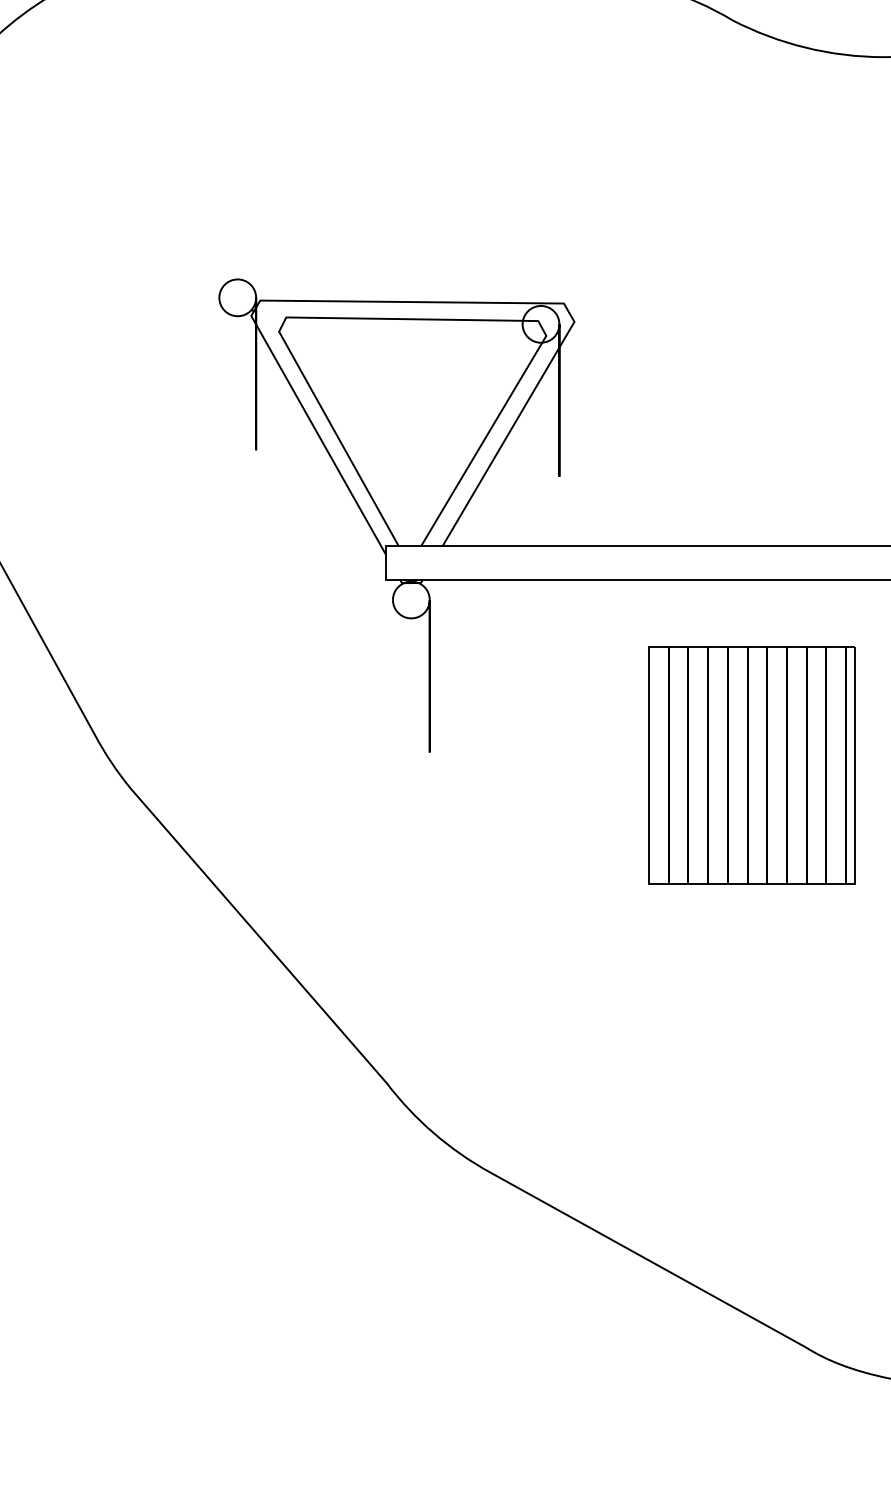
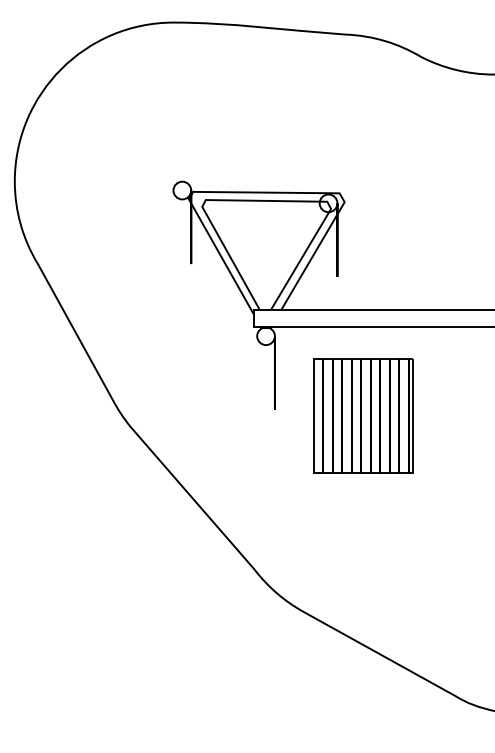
part: (752, 764) -> (363, 415), moved

